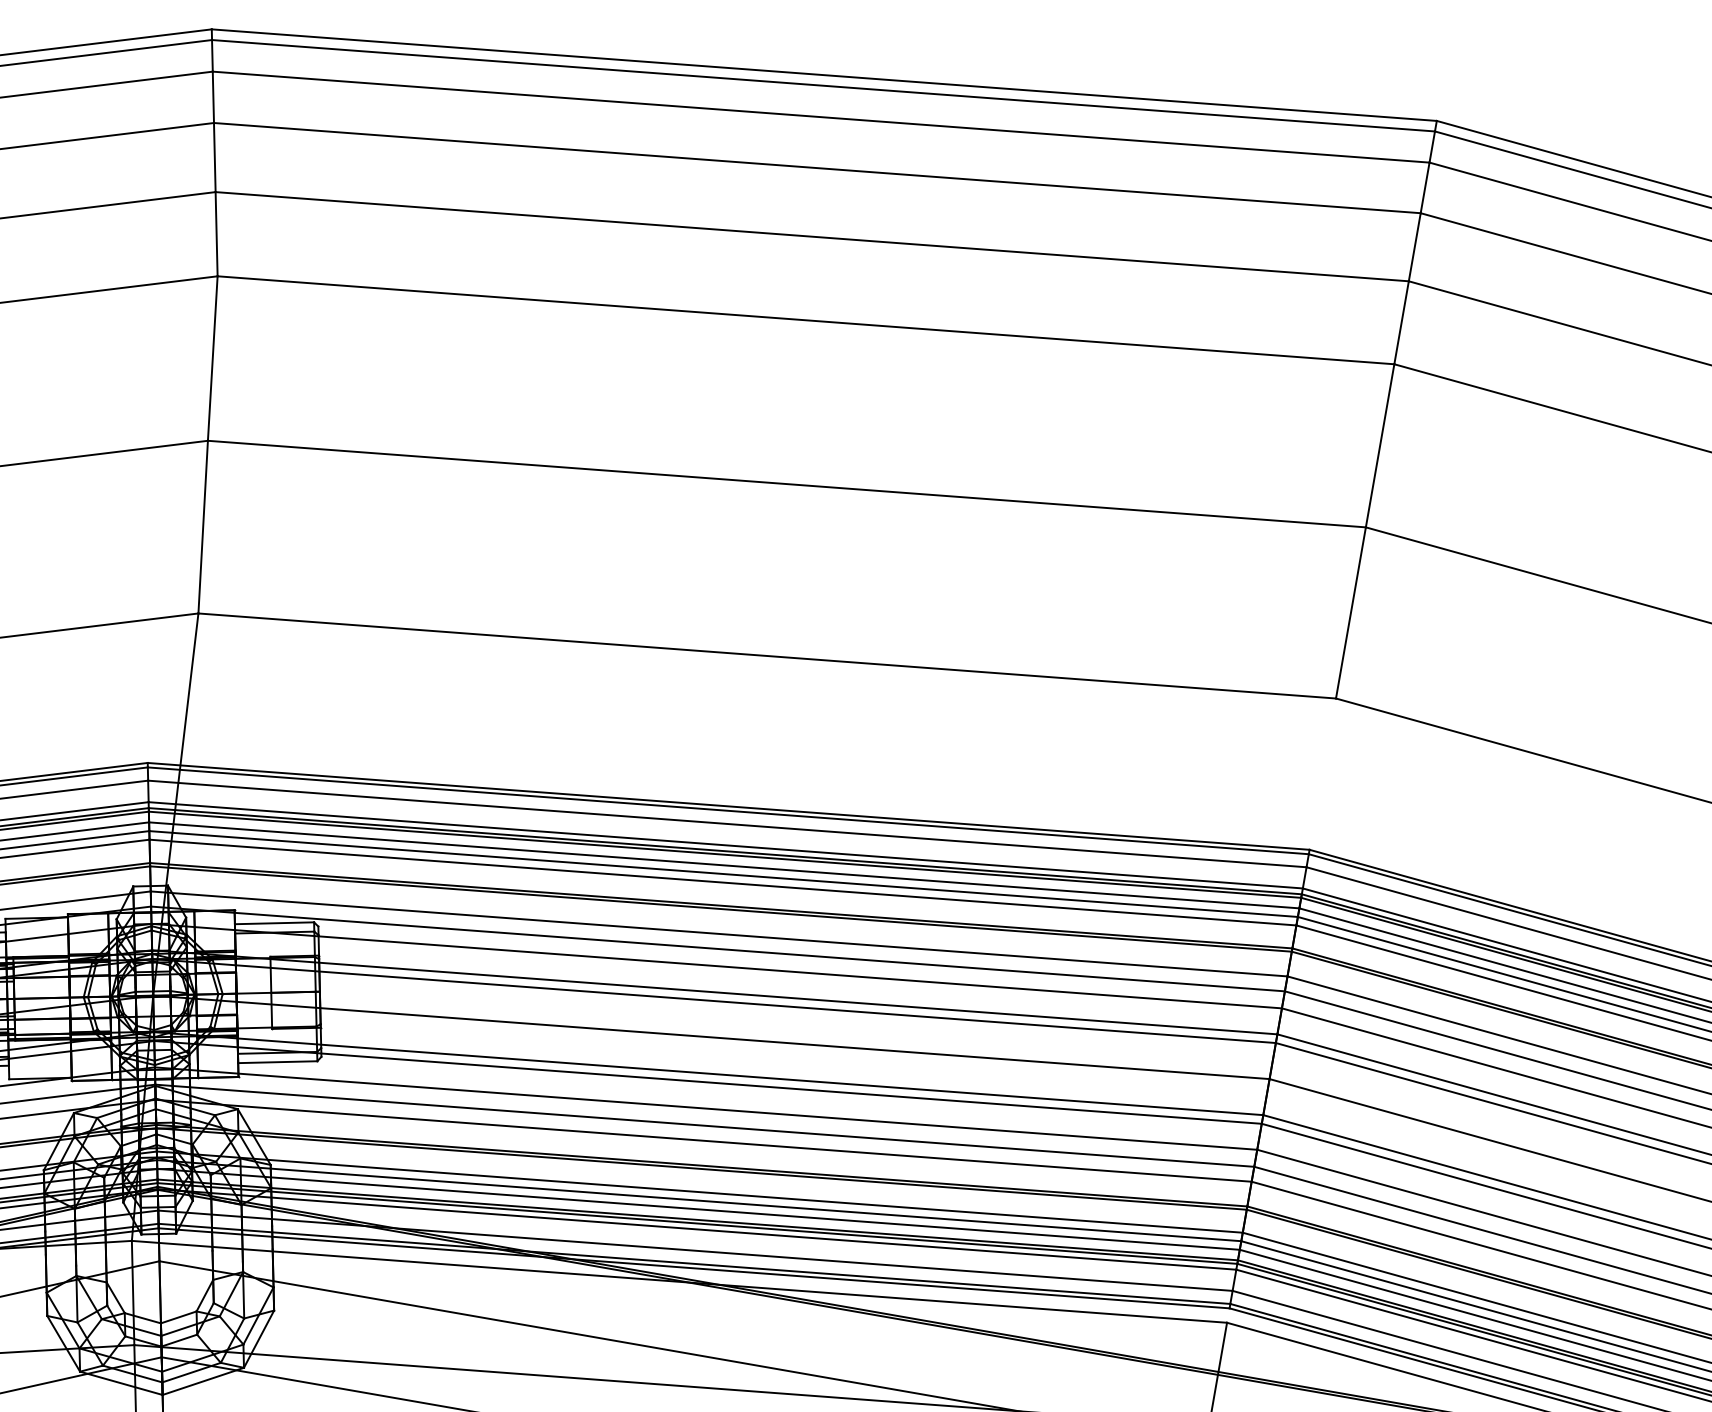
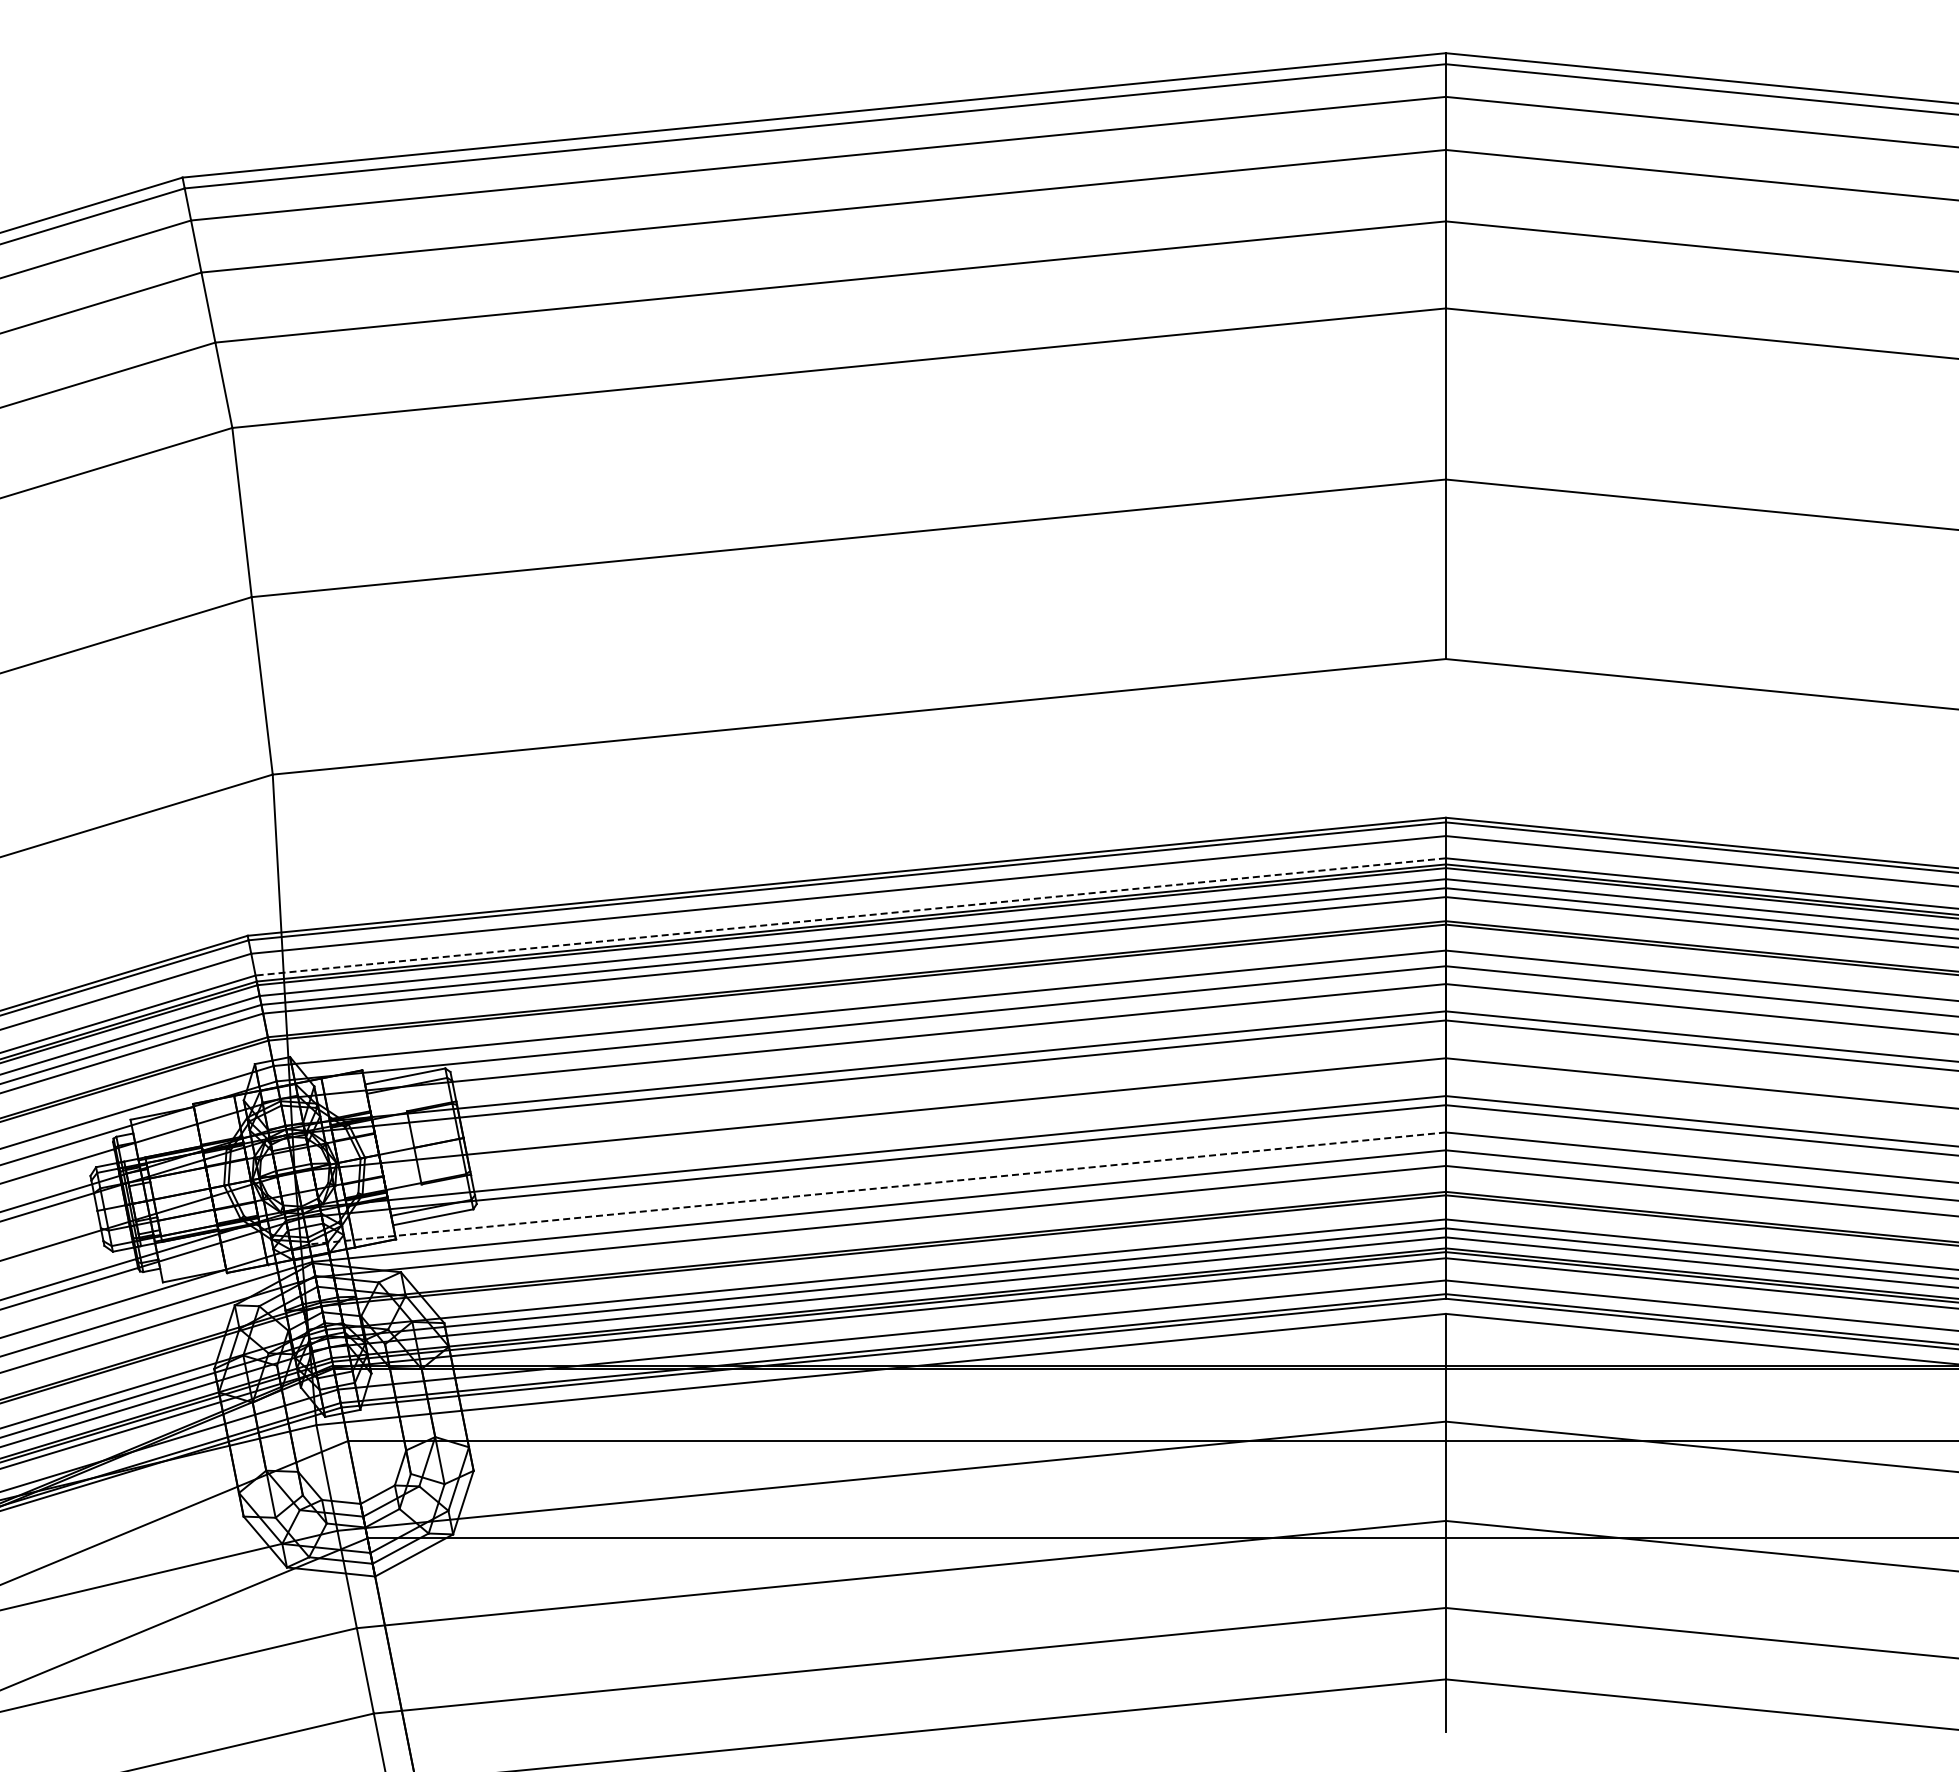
line: (725, 844) -> (850, 916), solid -> dashed
line: (706, 1108) -> (877, 1188), solid -> dashed

